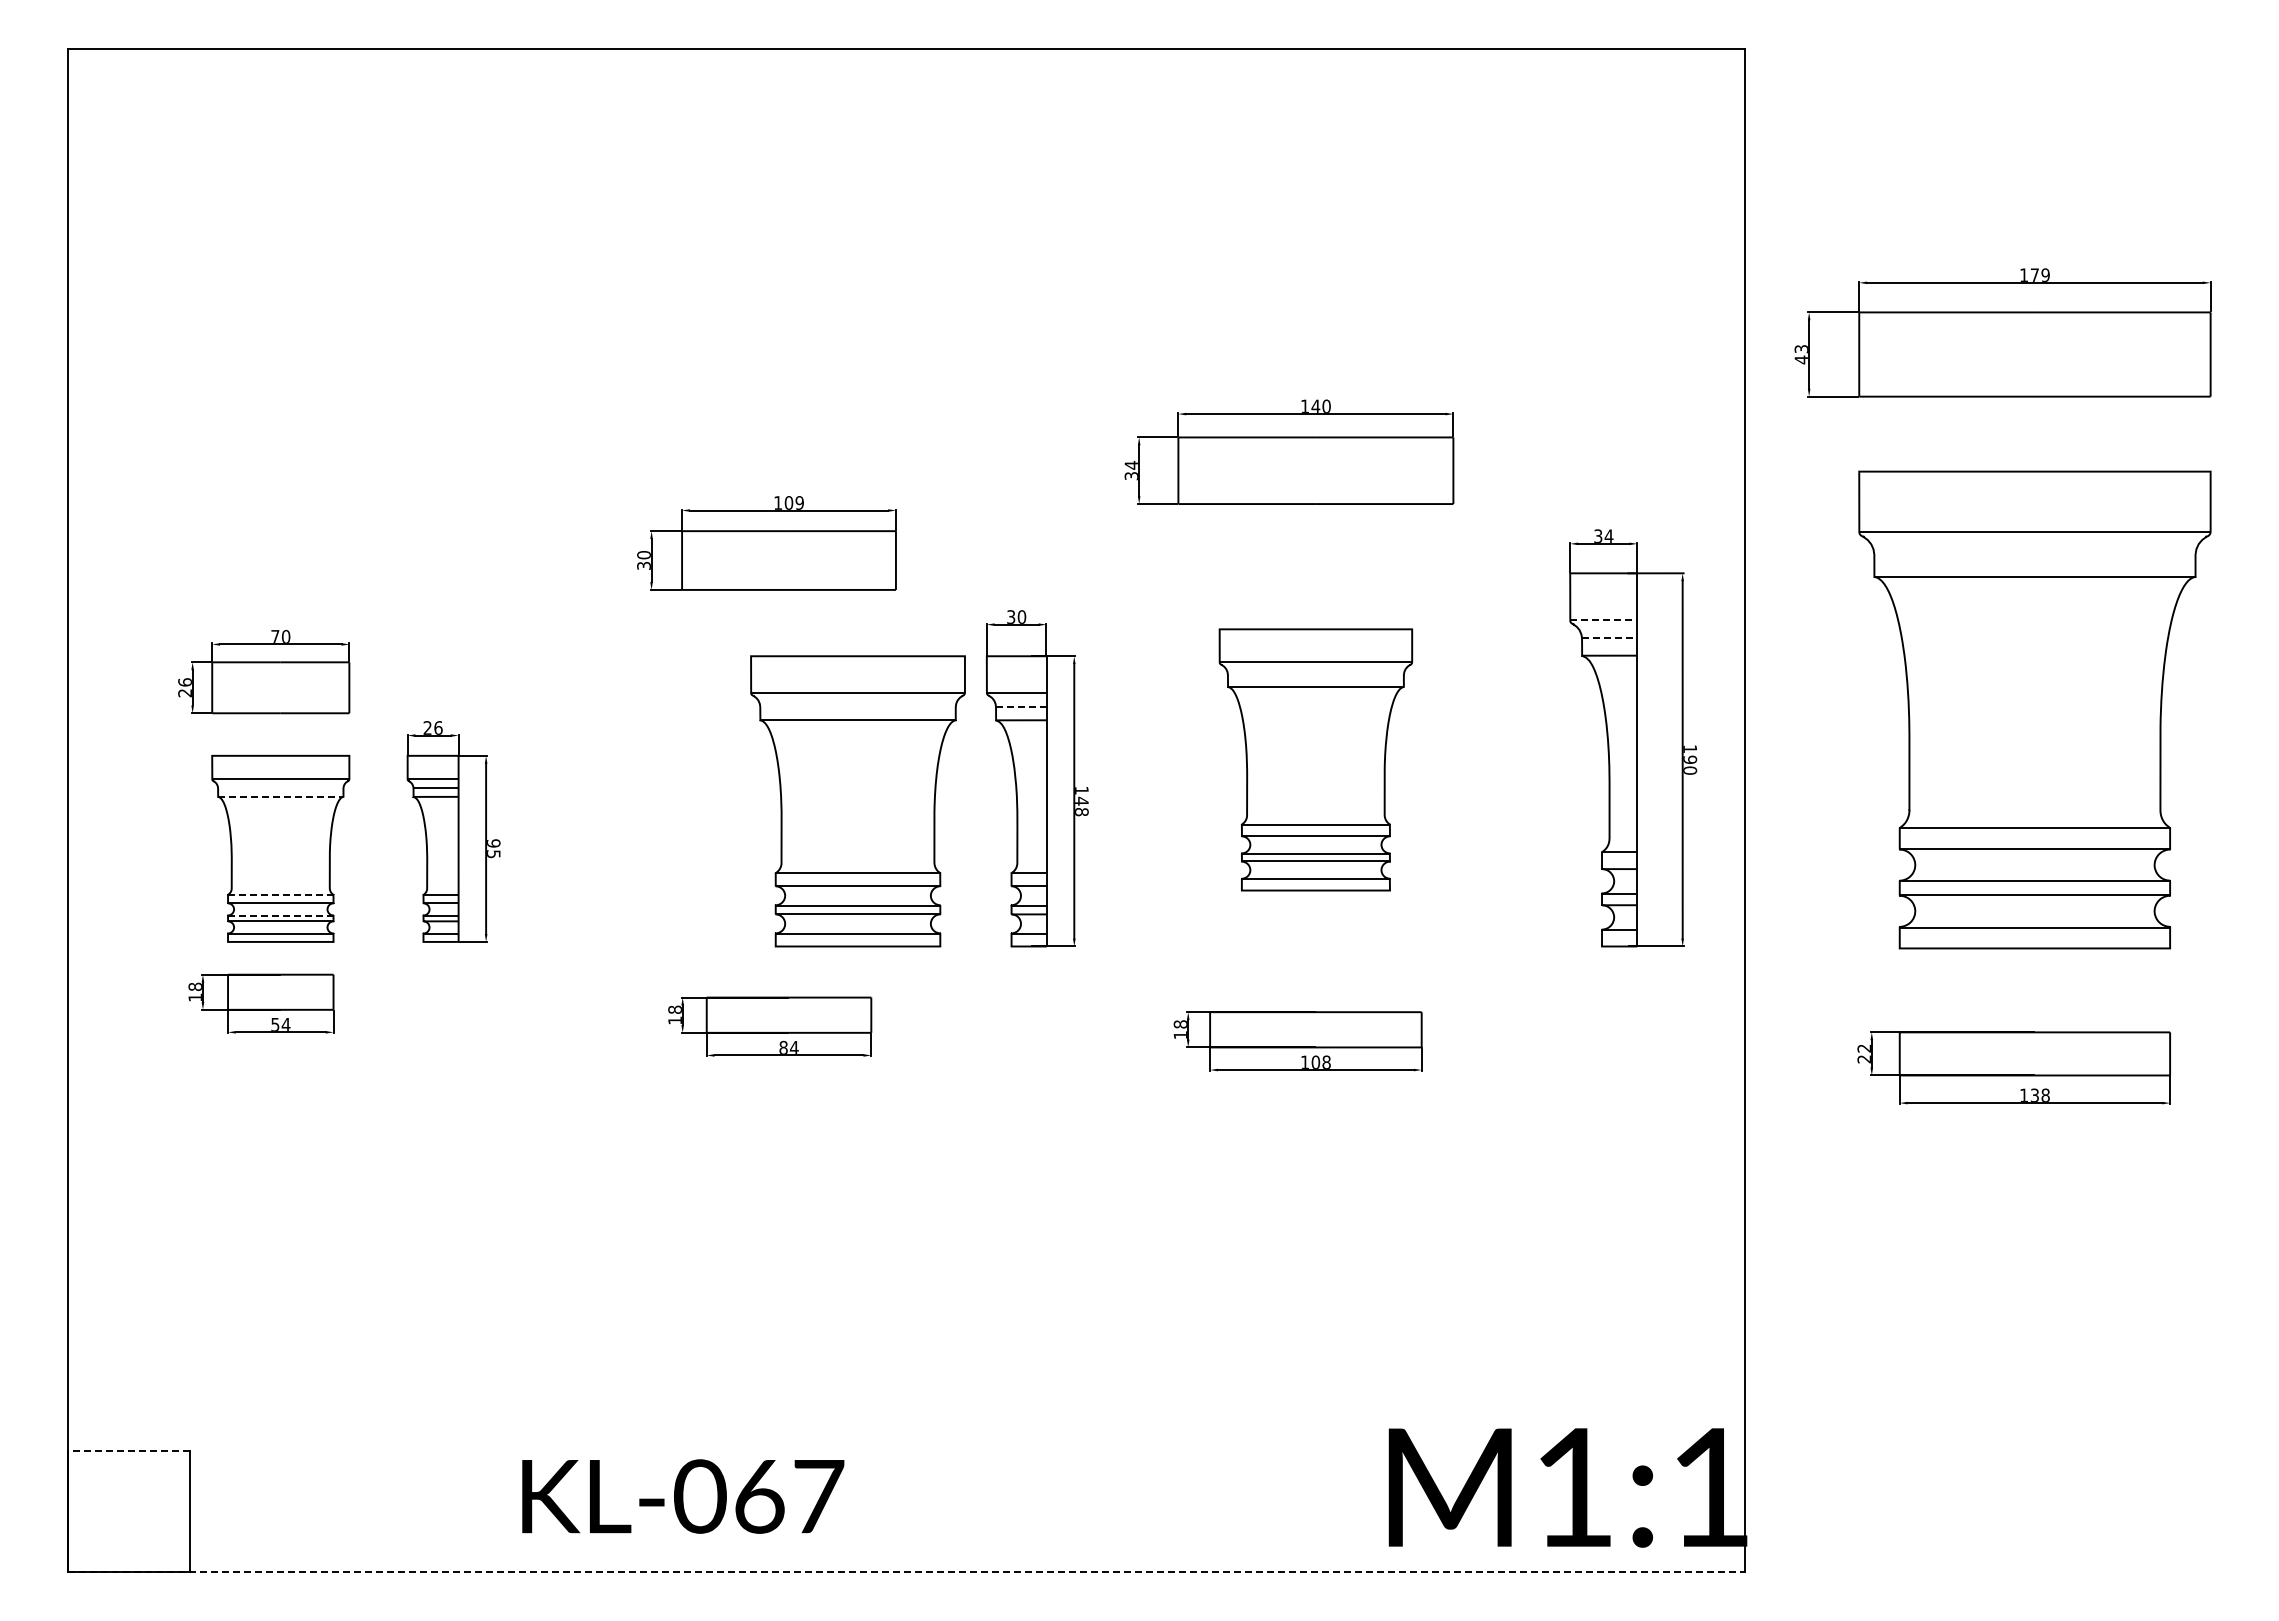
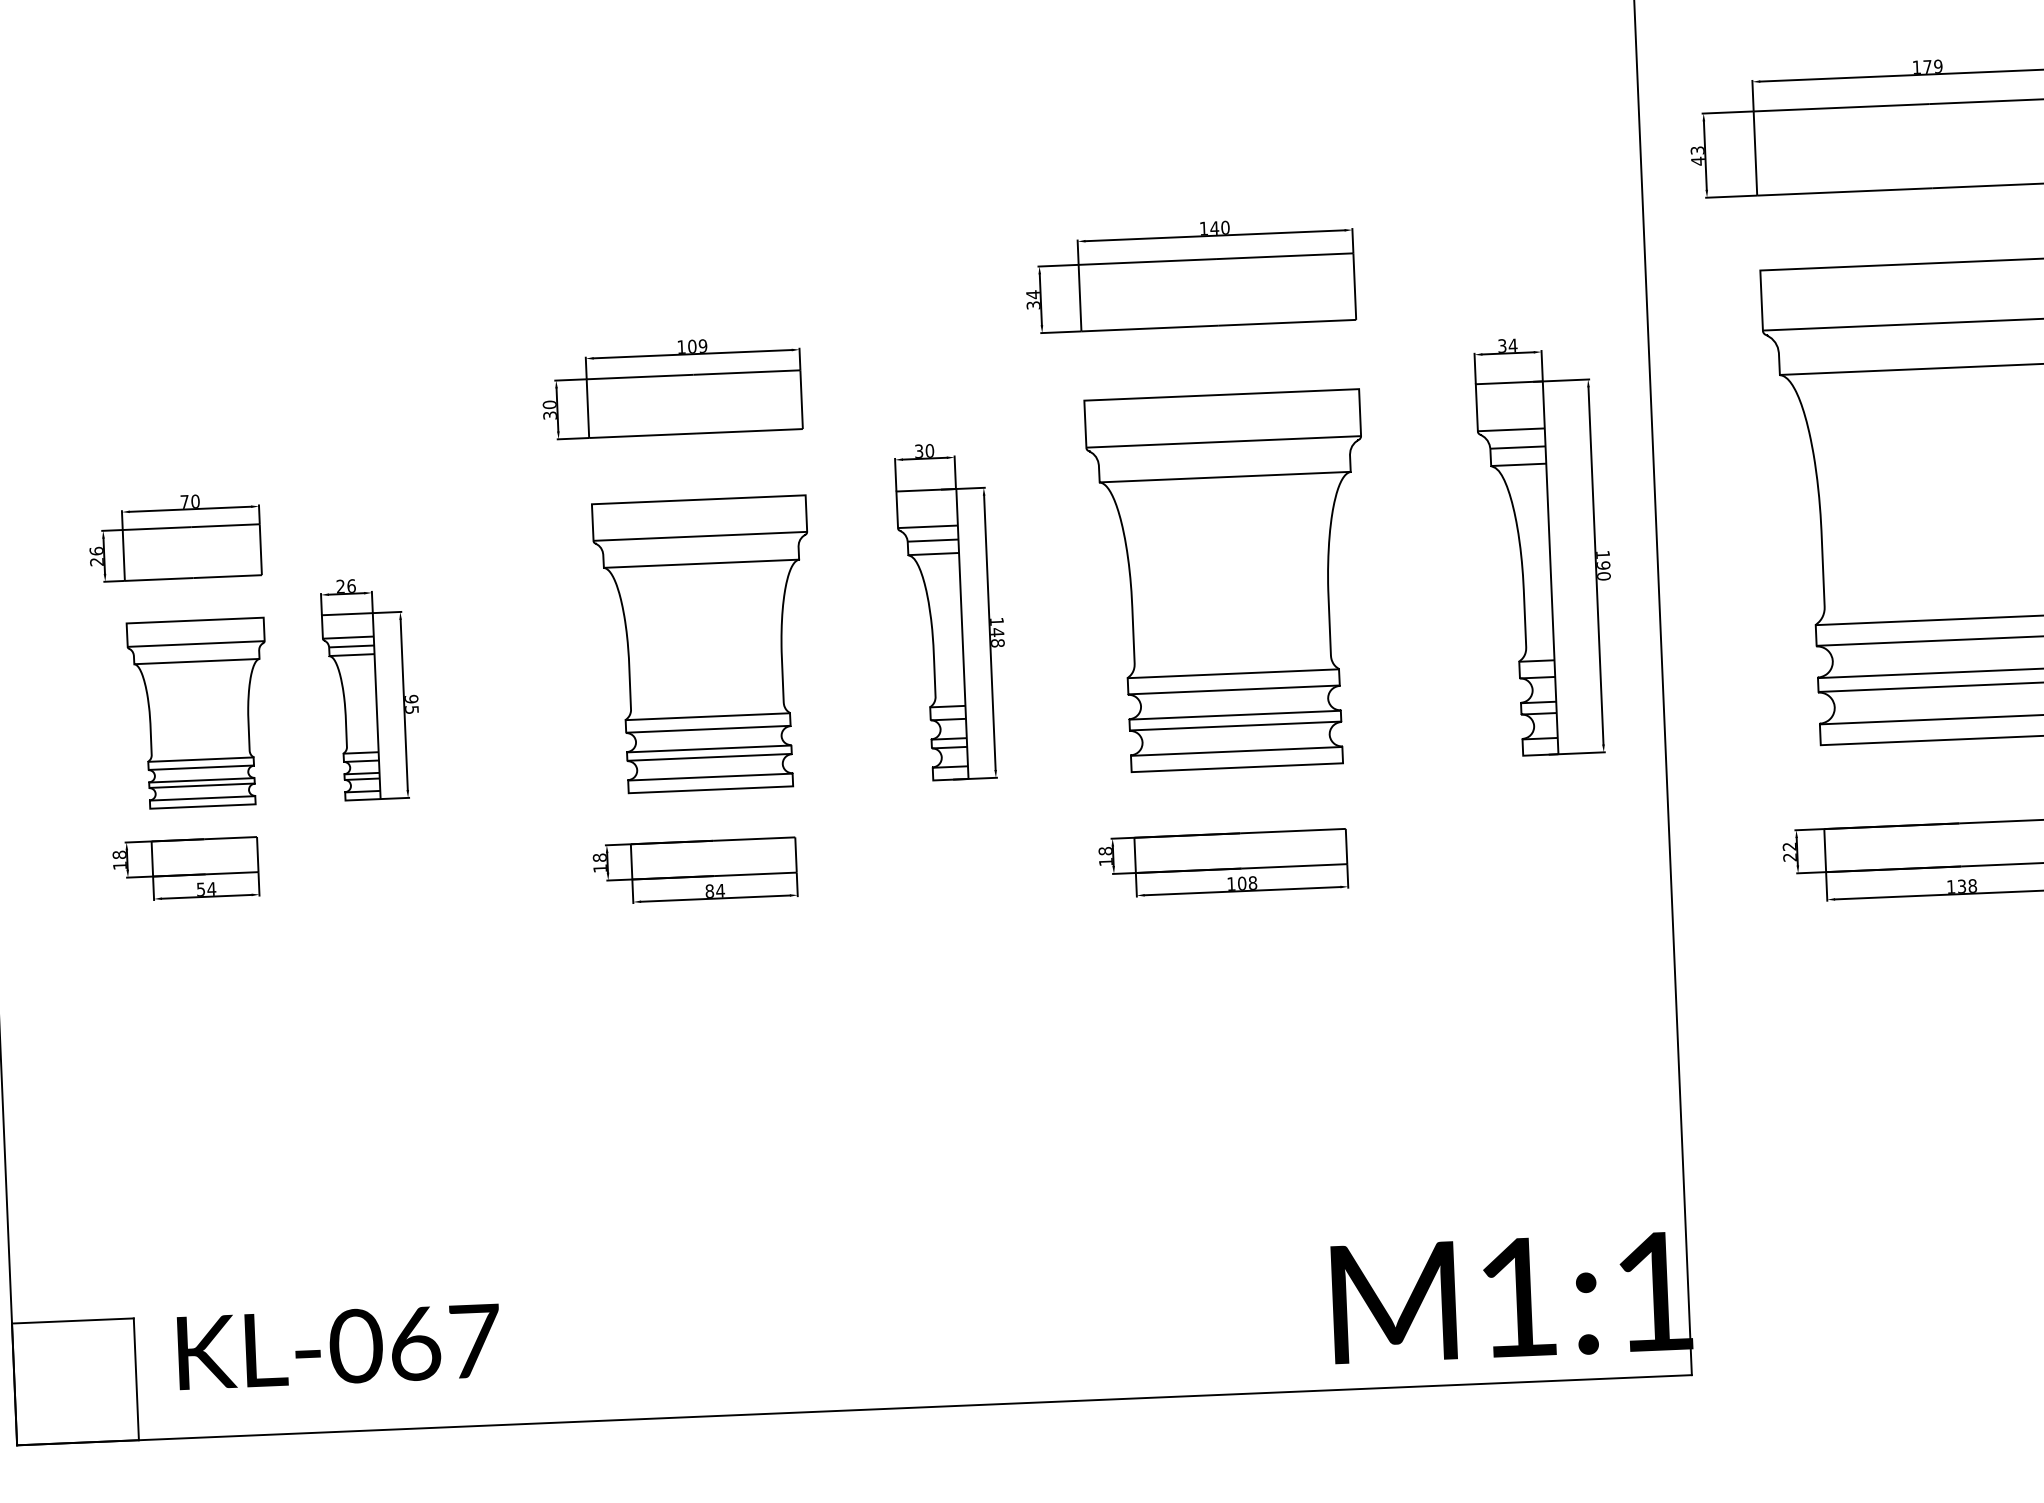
line: (1603, 620) -> (1511, 429), dashed -> solid
line: (1609, 638) -> (1517, 447), dashed -> solid
line: (1021, 706) -> (933, 540), dashed -> solid
part: (1315, 759) -> (1229, 580), size x1.43
line: (280, 796) -> (196, 661), dashed -> solid
part: (857, 801) -> (704, 644), moved
line: (280, 895) -> (200, 760), dashed -> solid
line: (280, 915) -> (201, 780), dashed -> solid
line: (129, 1450) -> (73, 1320), dashed -> solid
text: (683, 1496) -> (339, 1346), moved
line: (906, 1572) -> (854, 1410), dashed -> solid

